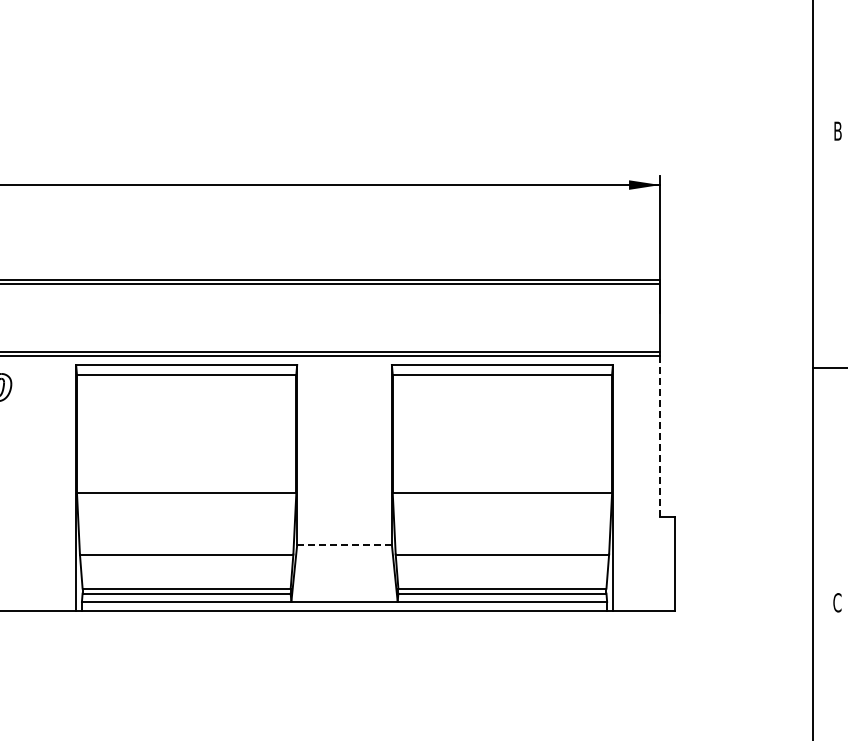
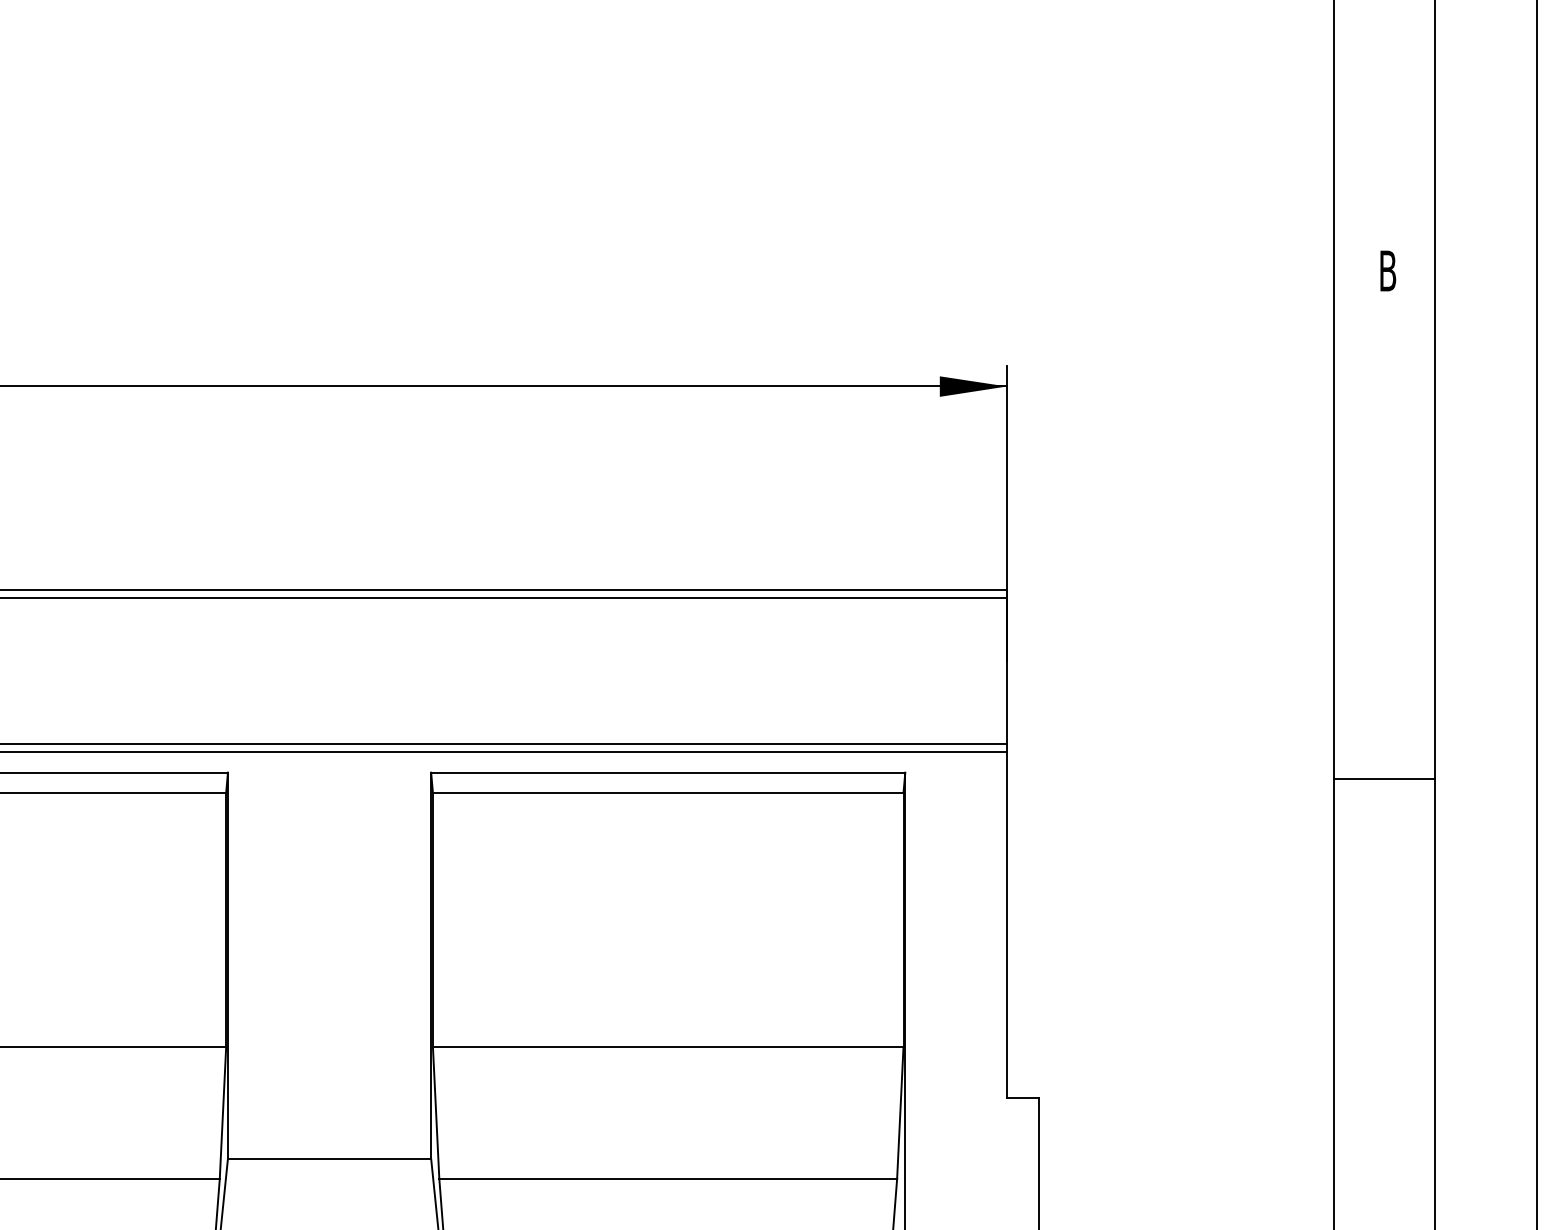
line: (660, 436) -> (1007, 925), dashed -> solid
line: (344, 545) -> (329, 1159), dashed -> solid

